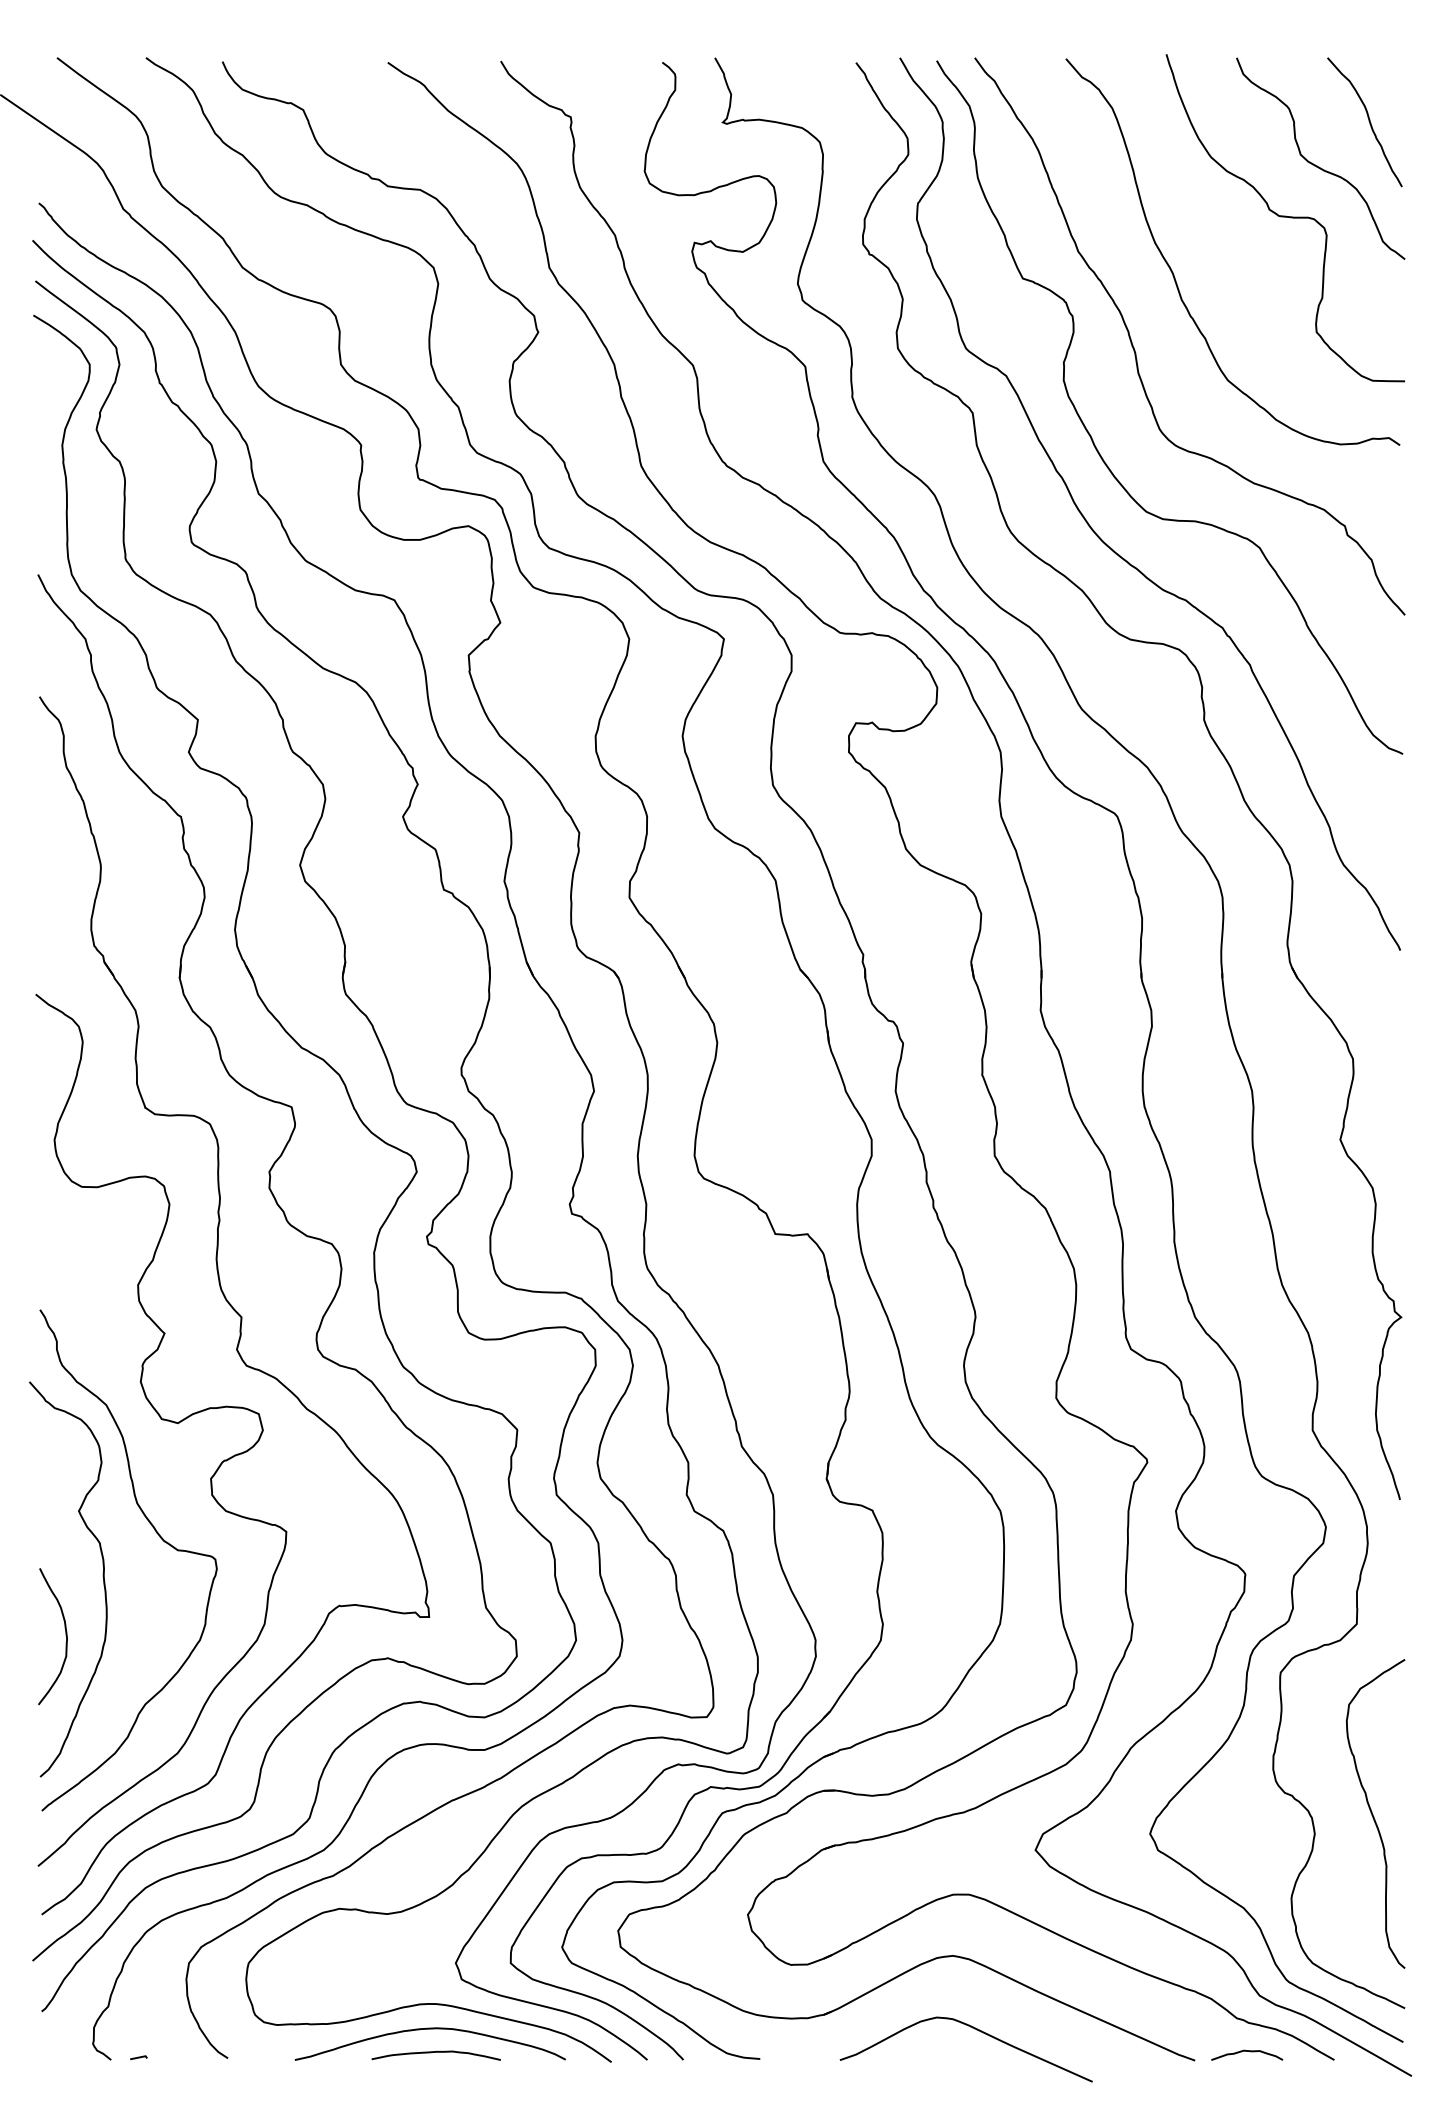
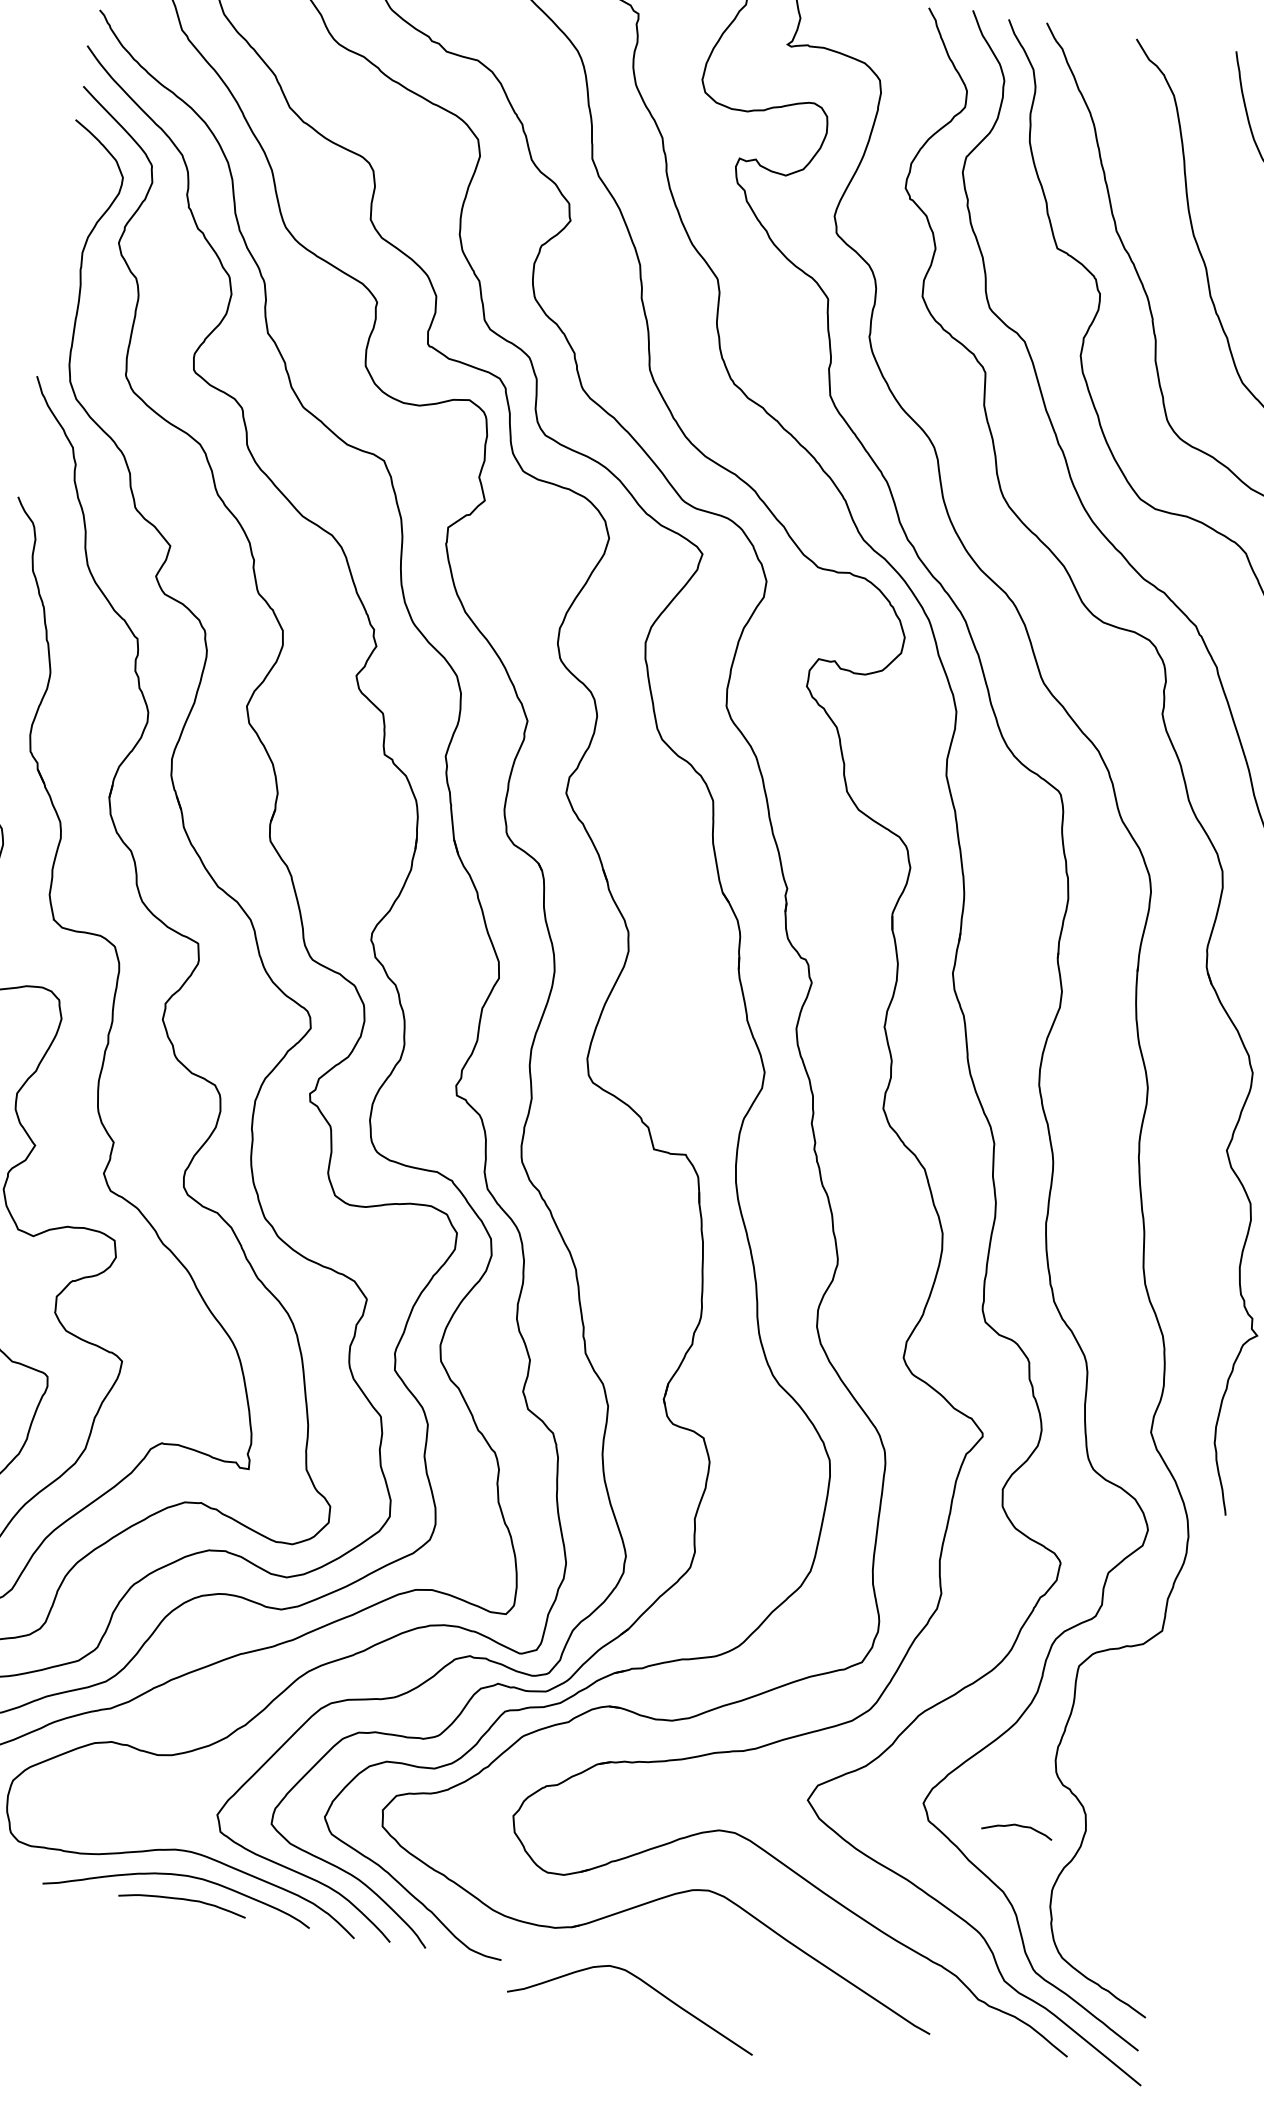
curve: (1373, 1814) -> (1146, 1821), removed
curve: (974, 2029) -> (644, 1983), moved
curve: (1247, 2051) -> (1018, 1826), moved

